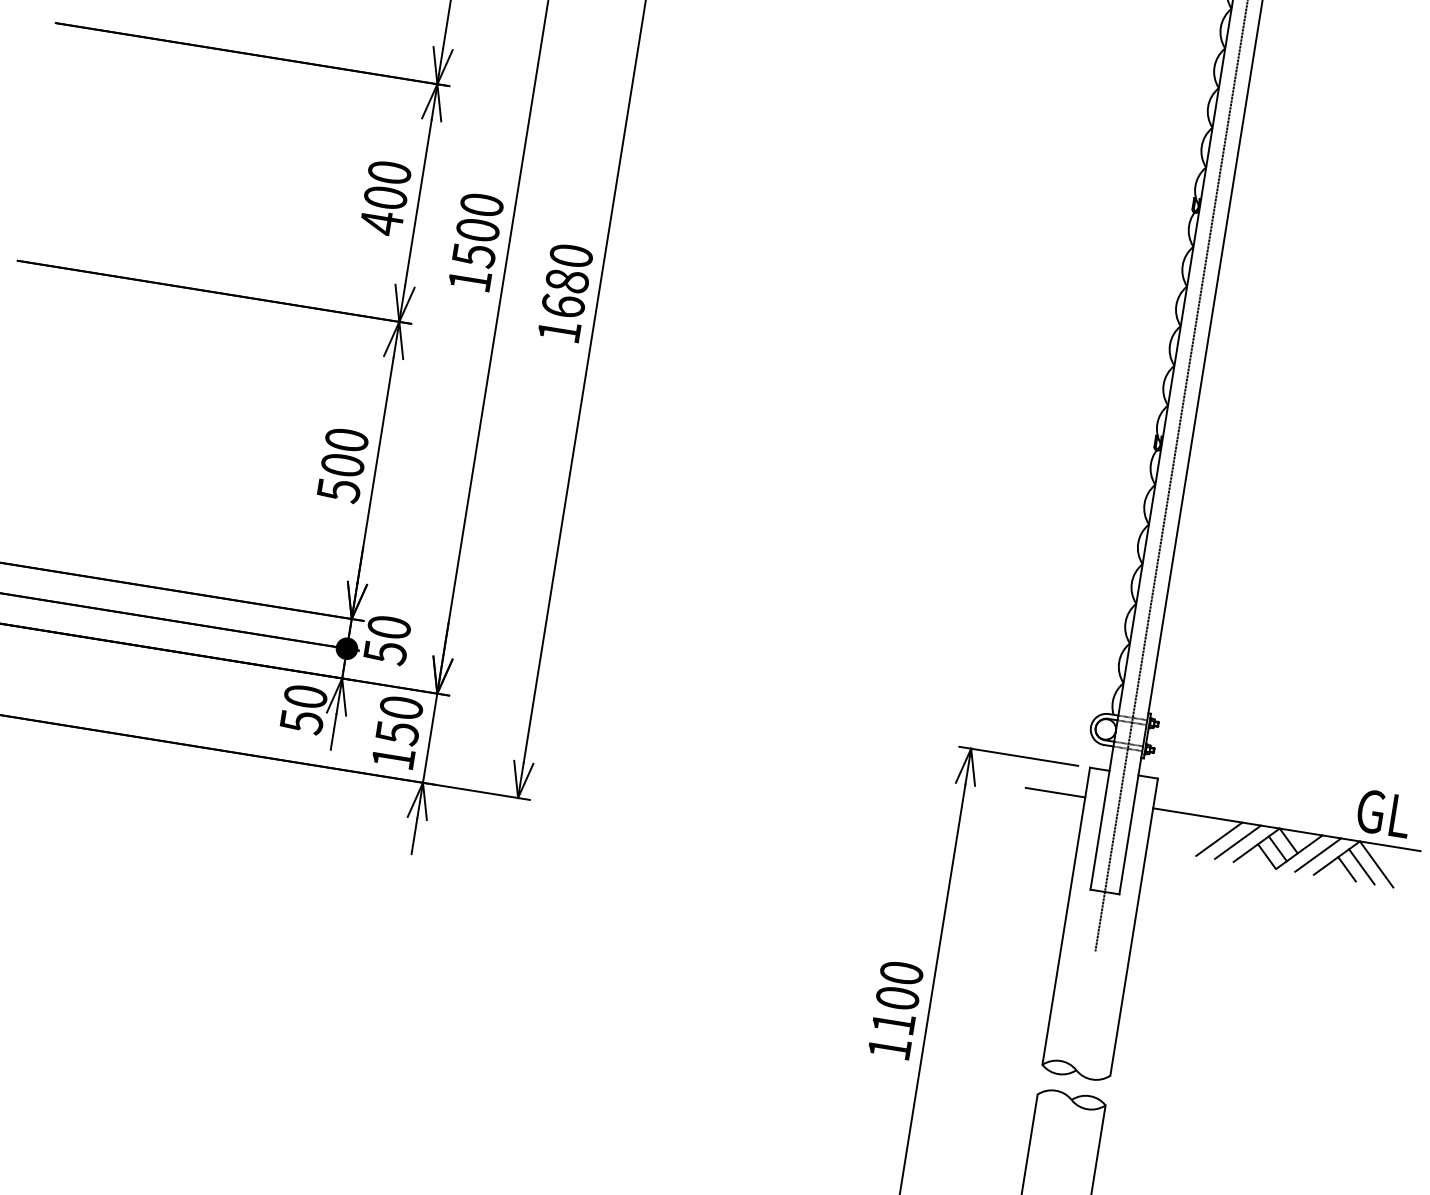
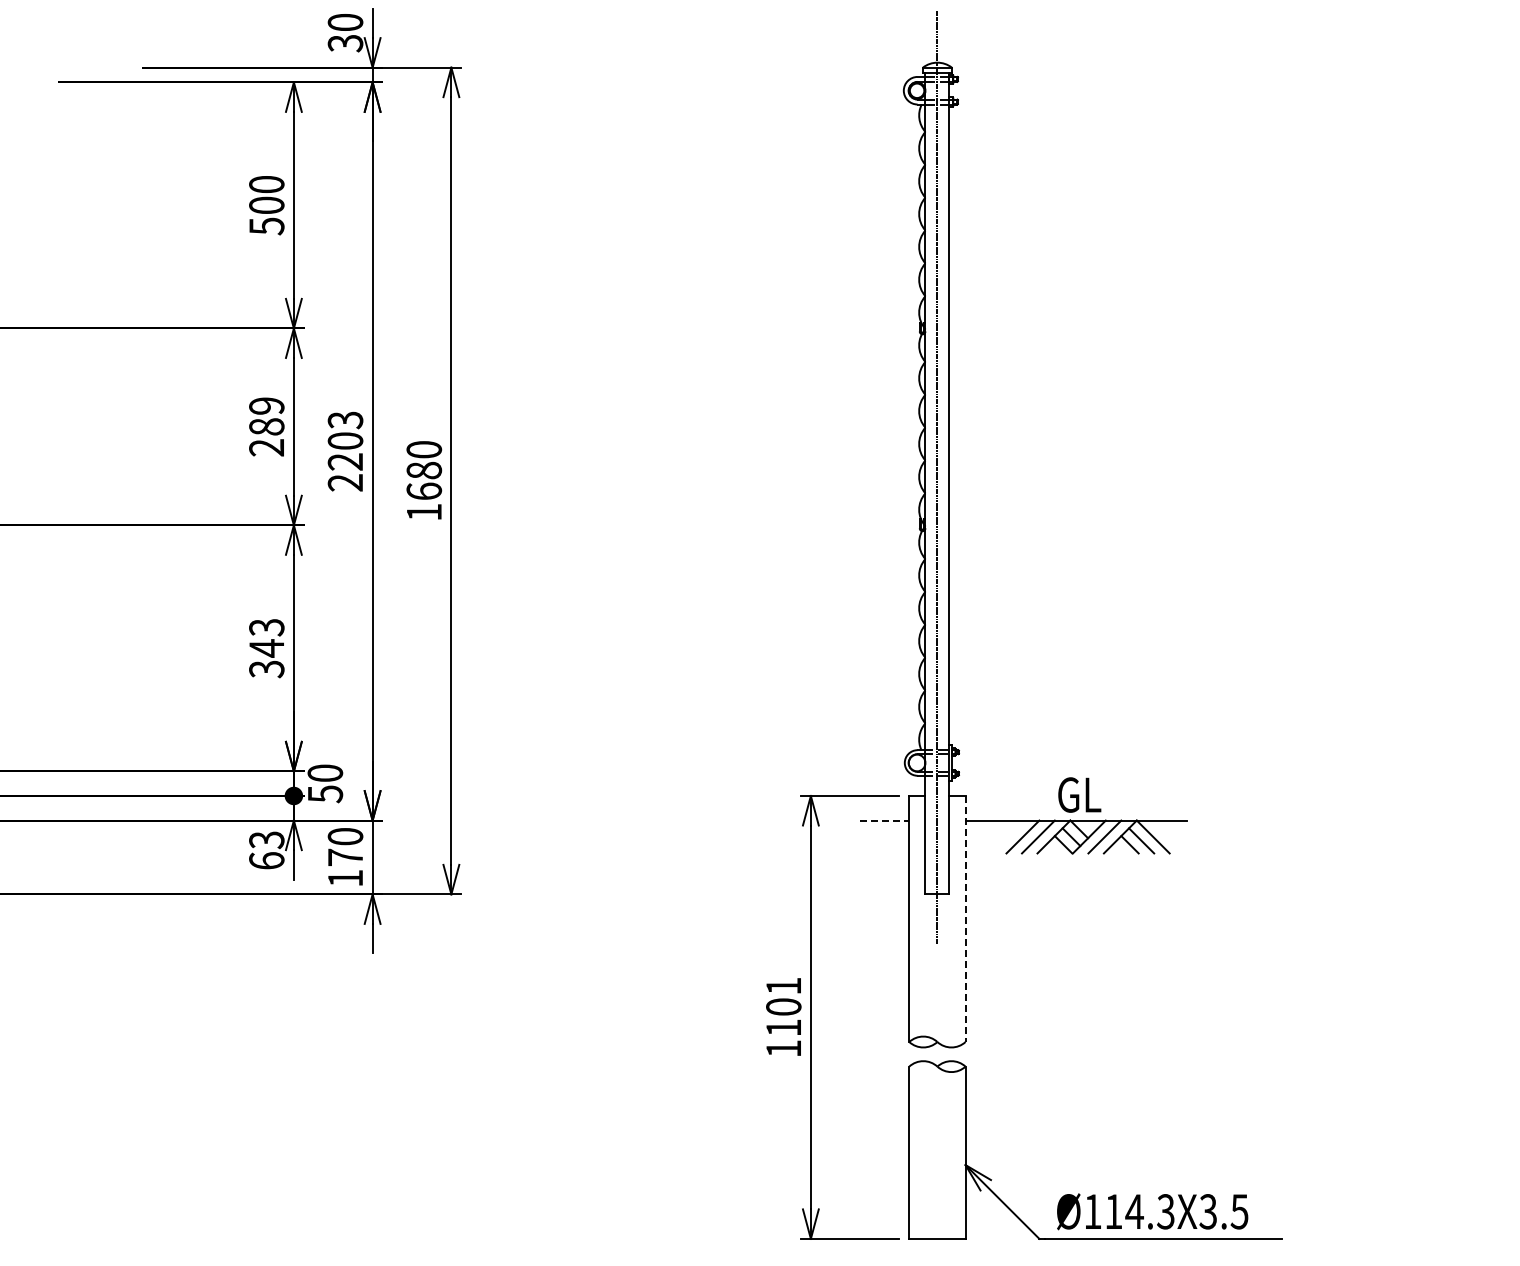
text: (385, 198) -> (266, 427), 400 -> 289
text: (475, 242) -> (345, 451), 1500 -> 2203
text: (342, 465) -> (266, 648), 500 -> 343
text: (303, 709) -> (266, 850), 50 -> 63
text: (397, 732) -> (345, 857), 150 -> 170
line: (1055, 792) -> (884, 820), solid -> dashed
text: (1383, 812) -> (1079, 794), moved
line: (1133, 927) -> (965, 919), solid -> dashed
text: (901, 972) -> (783, 985), 1100 -> 1101

